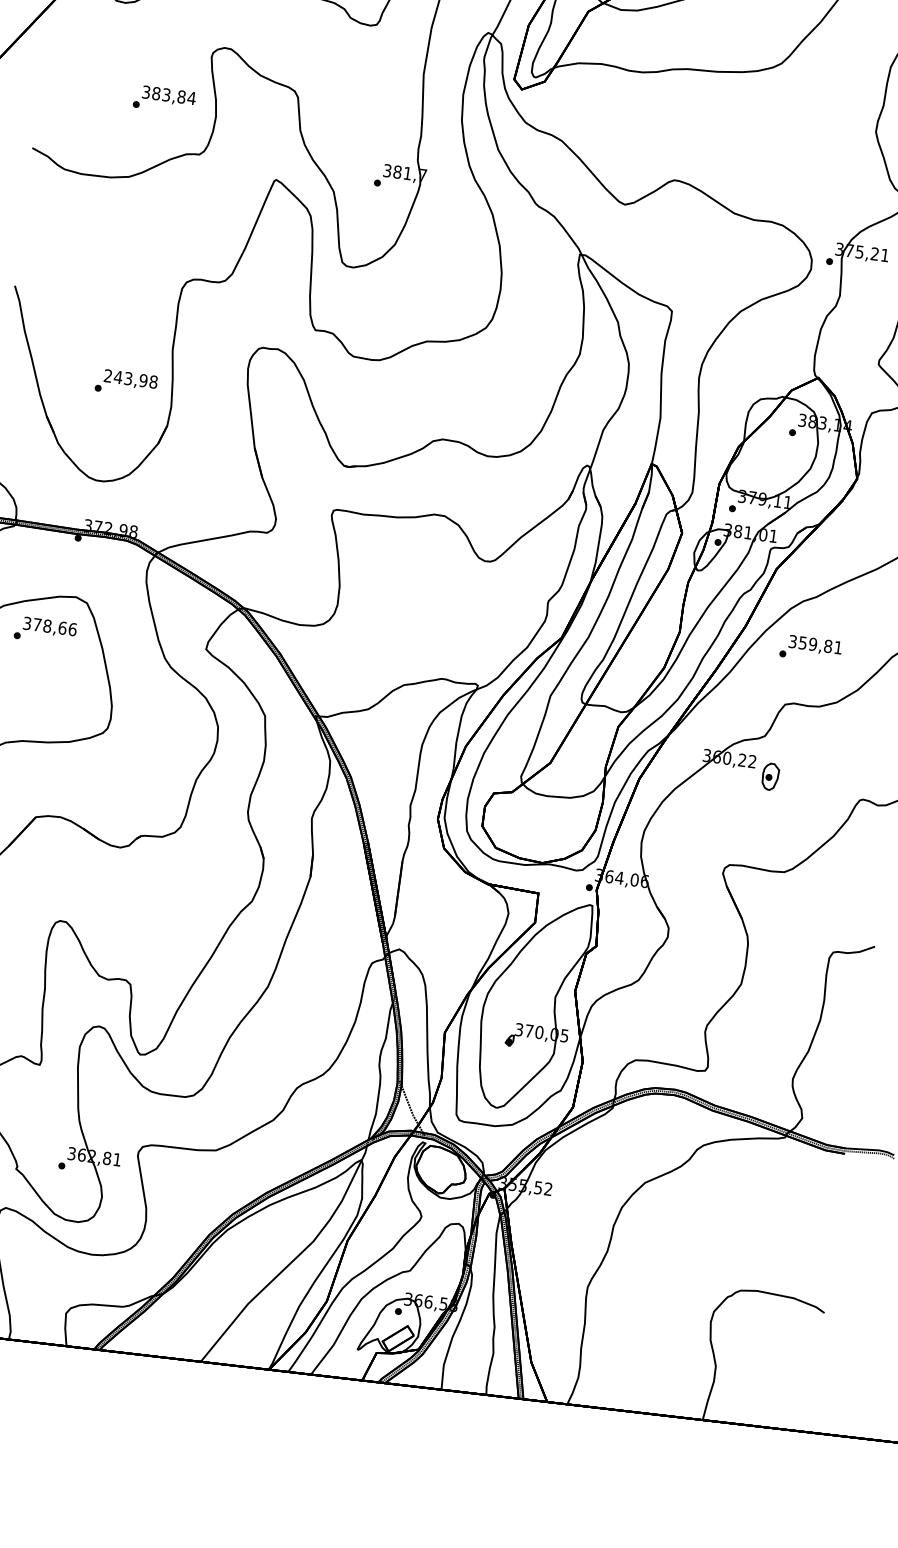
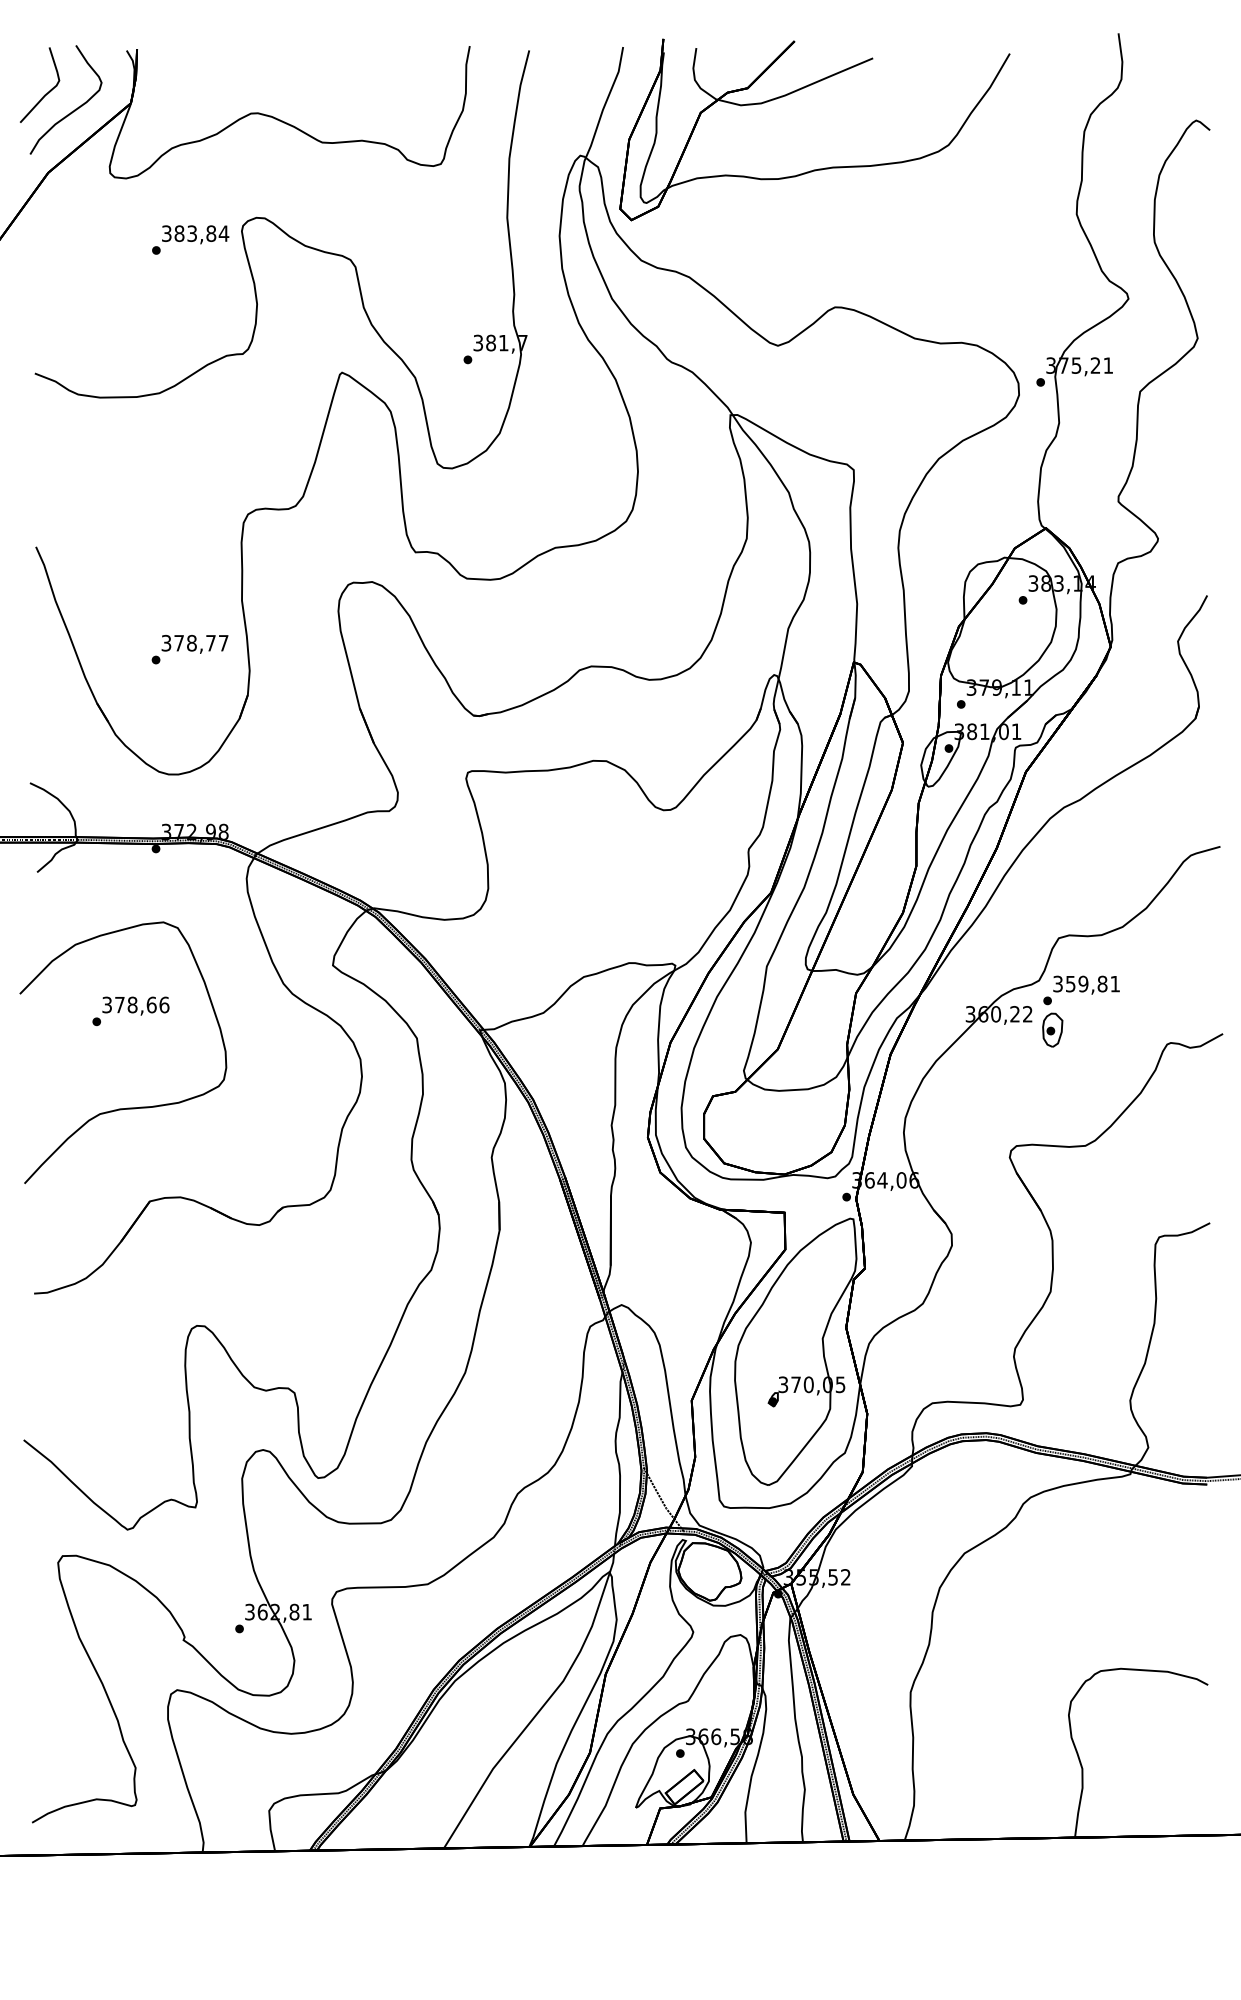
text: (164, 99) -> (190, 239), moved
text: (130, 378) -> (194, 642), 243,98 -> 378,77
text: (45, 631) -> (130, 1011), moved
text: (810, 649) -> (1081, 990), moved

